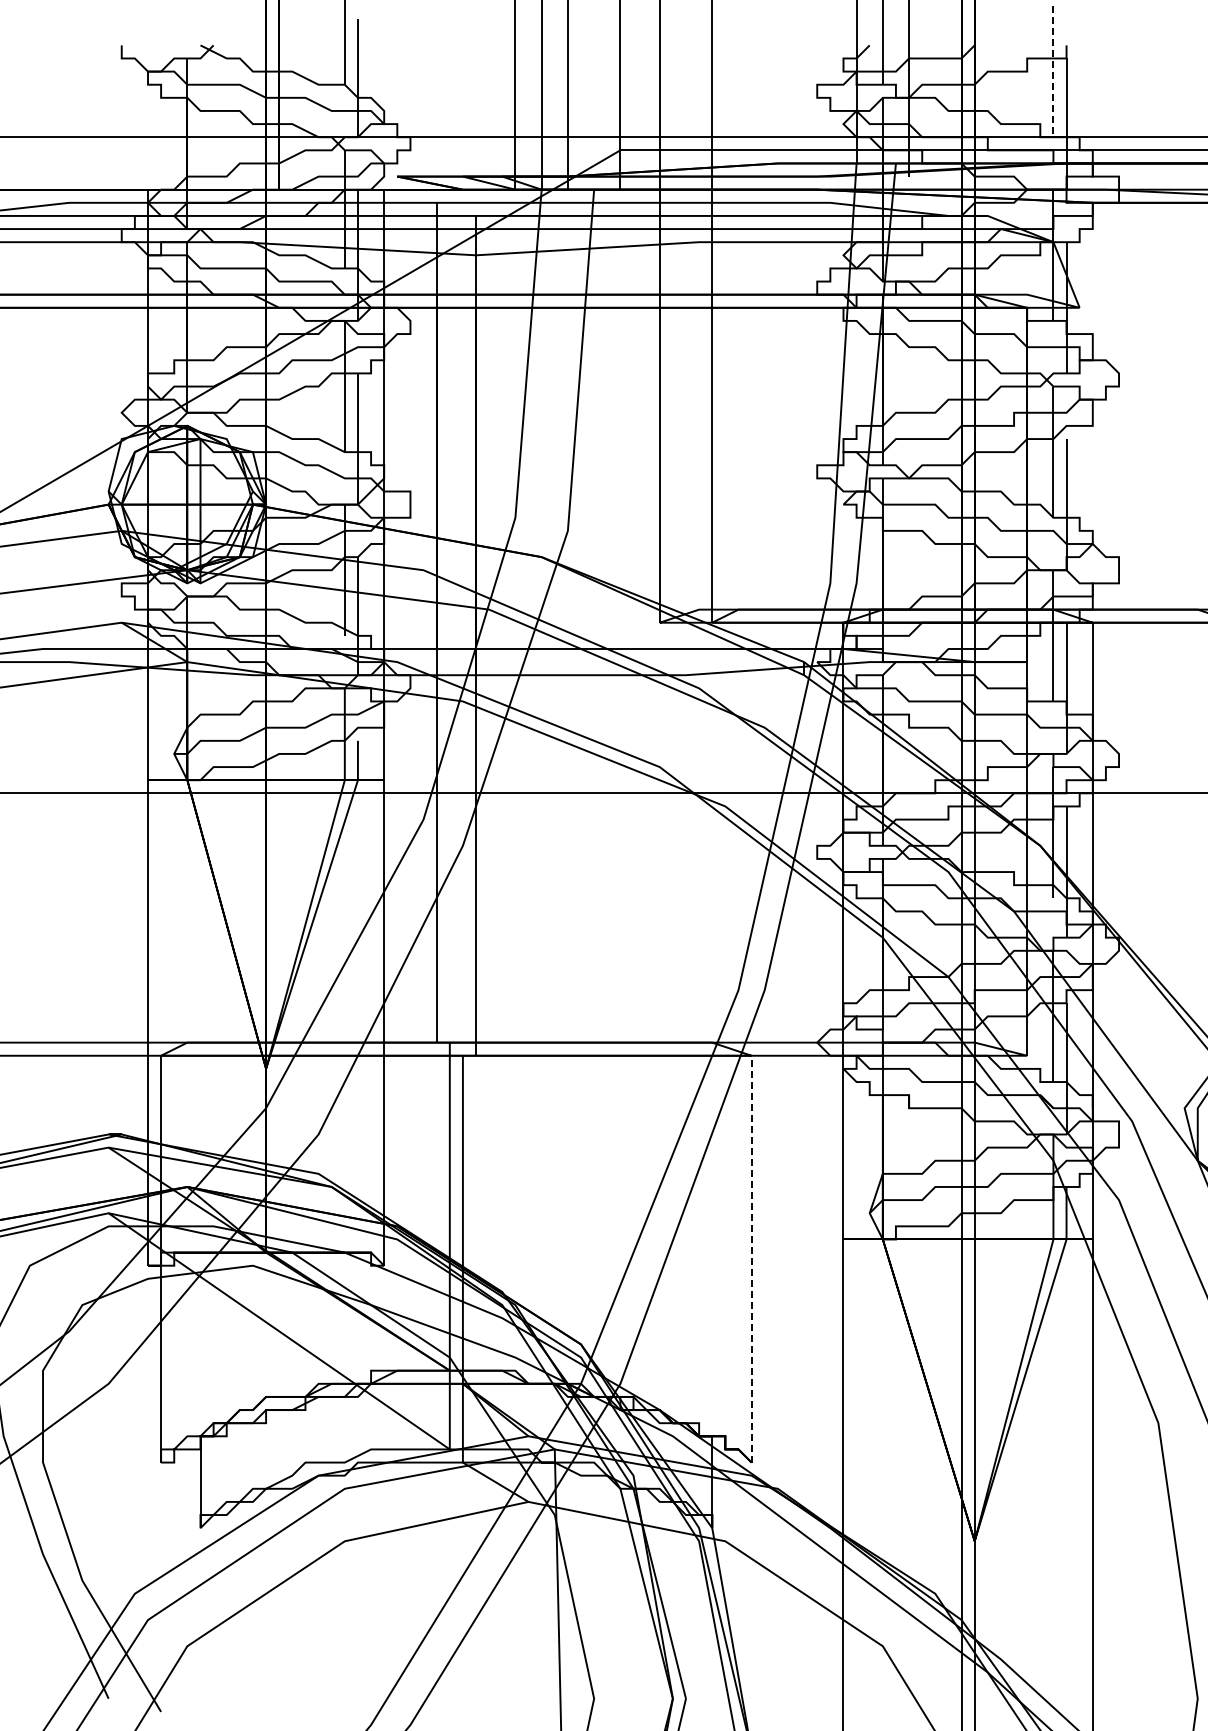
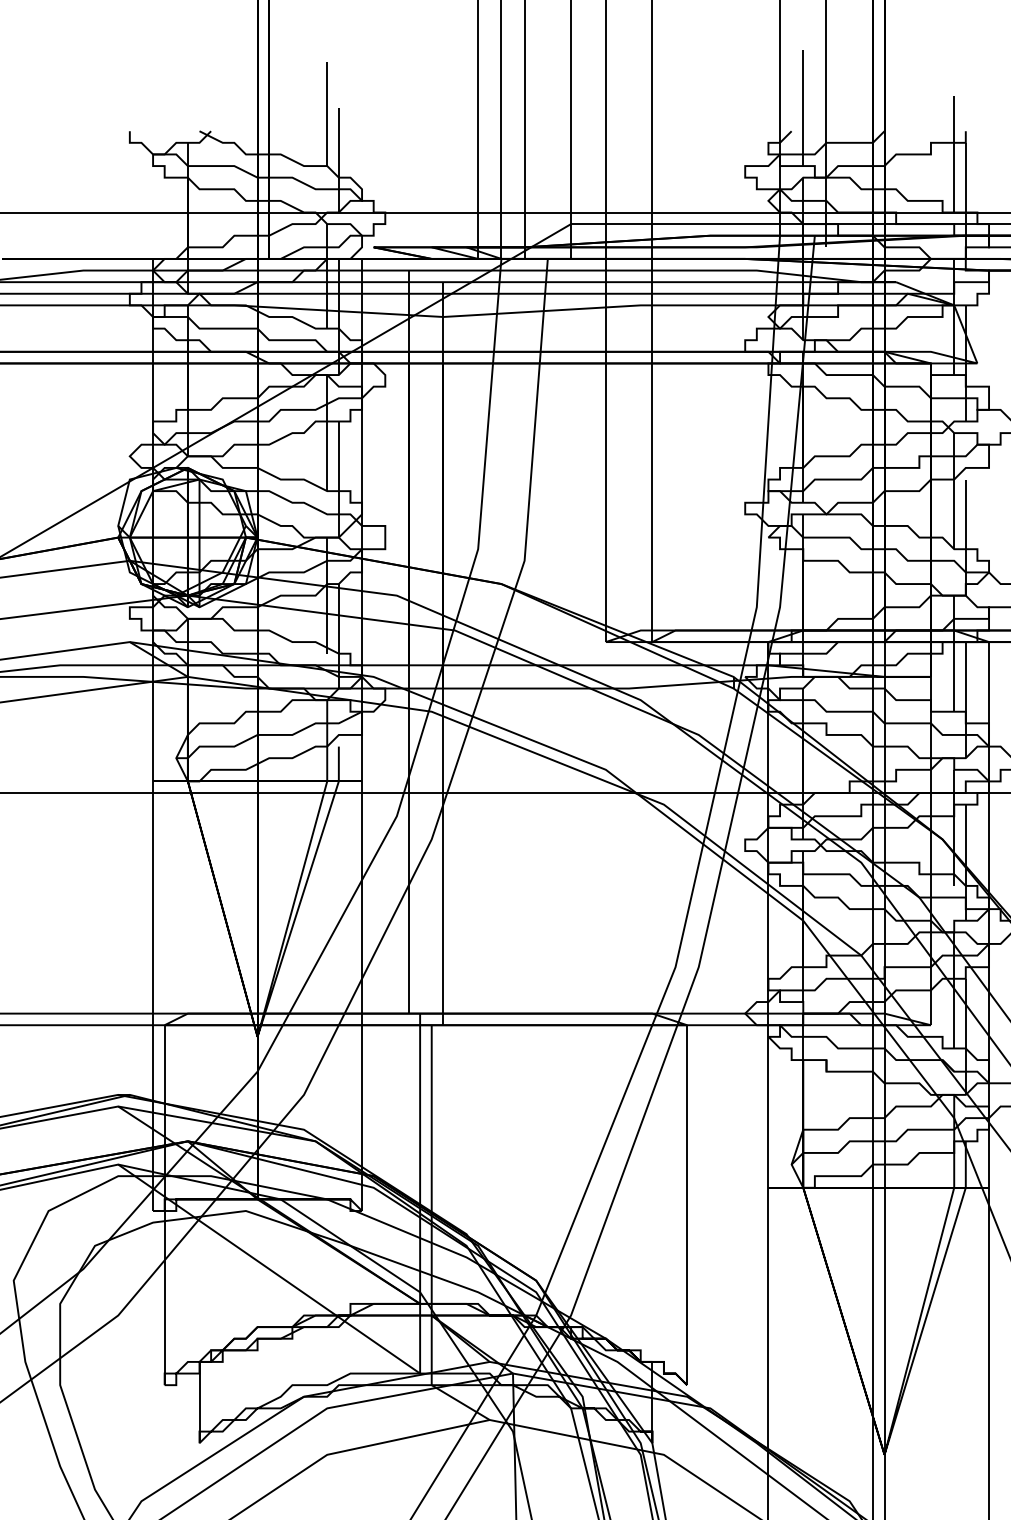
line: (1053, 71) -> (954, 154), dashed -> solid
line: (751, 1258) -> (687, 1204), dashed -> solid

